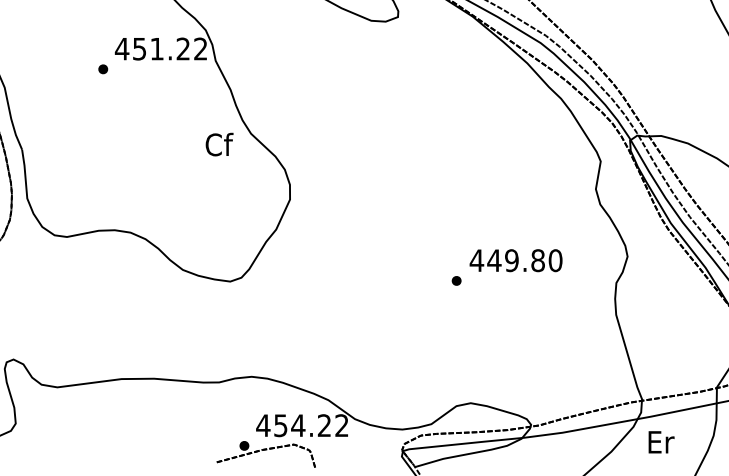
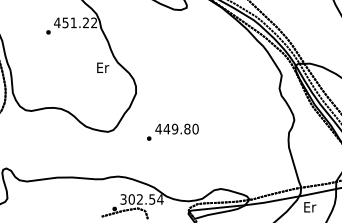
text: (218, 144) -> (102, 67), Cf -> Er
text: (506, 265) -> (172, 131), moved
text: (301, 425) -> (141, 199), 454.22 -> 302.54

